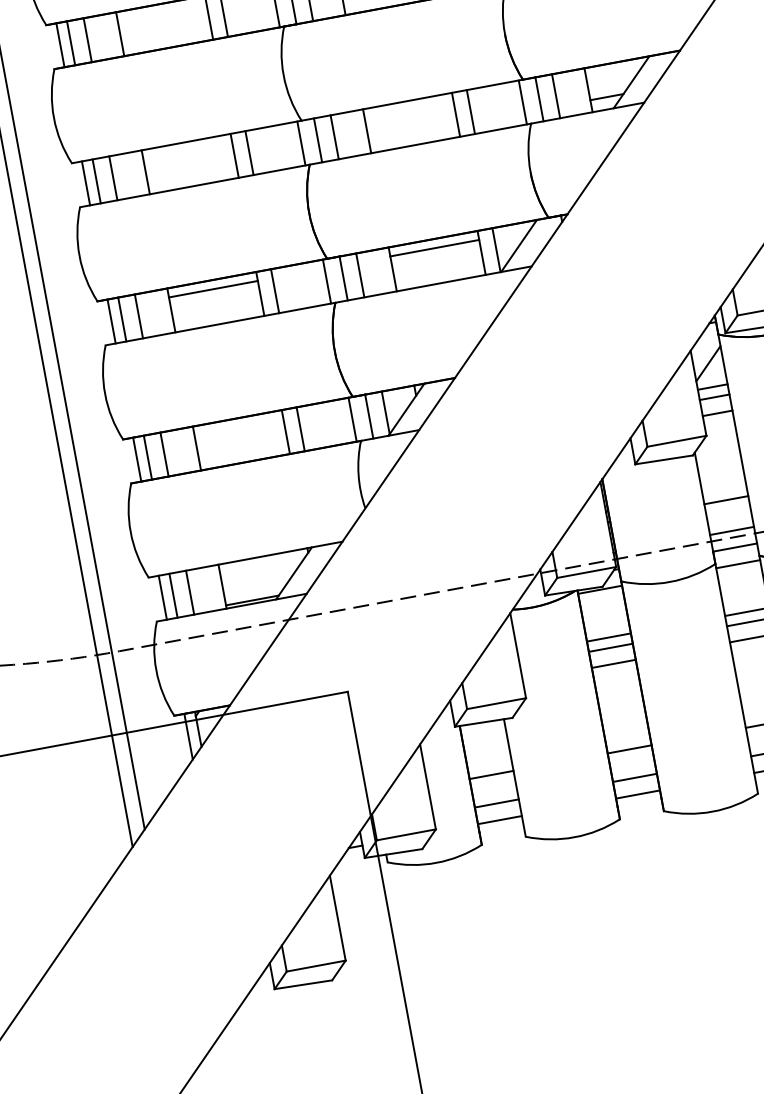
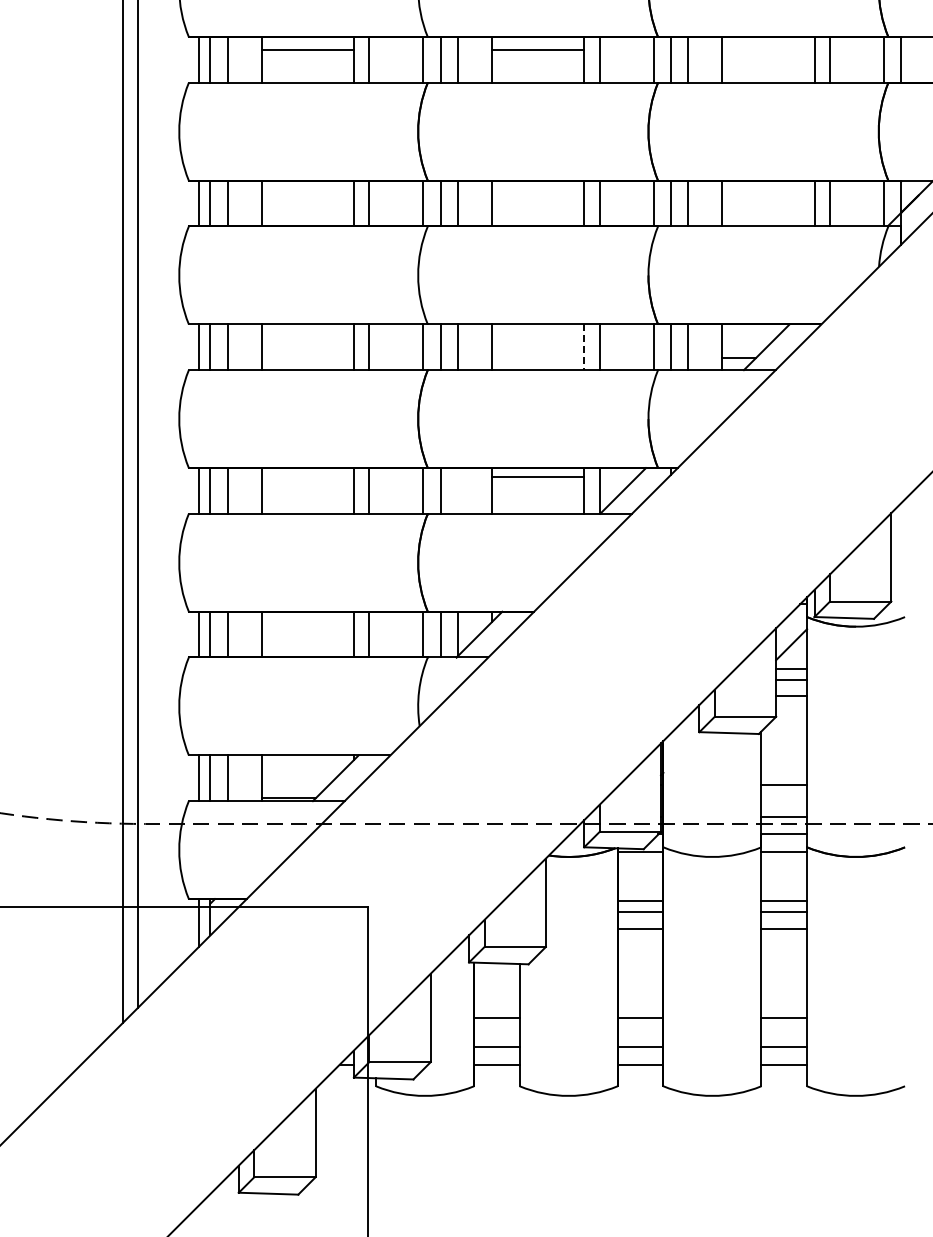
line: (456, 114) -> (584, 347), solid -> dashed
line: (359, 275) -> (457, 490), removed
line: (213, 289) -> (307, 477), removed

